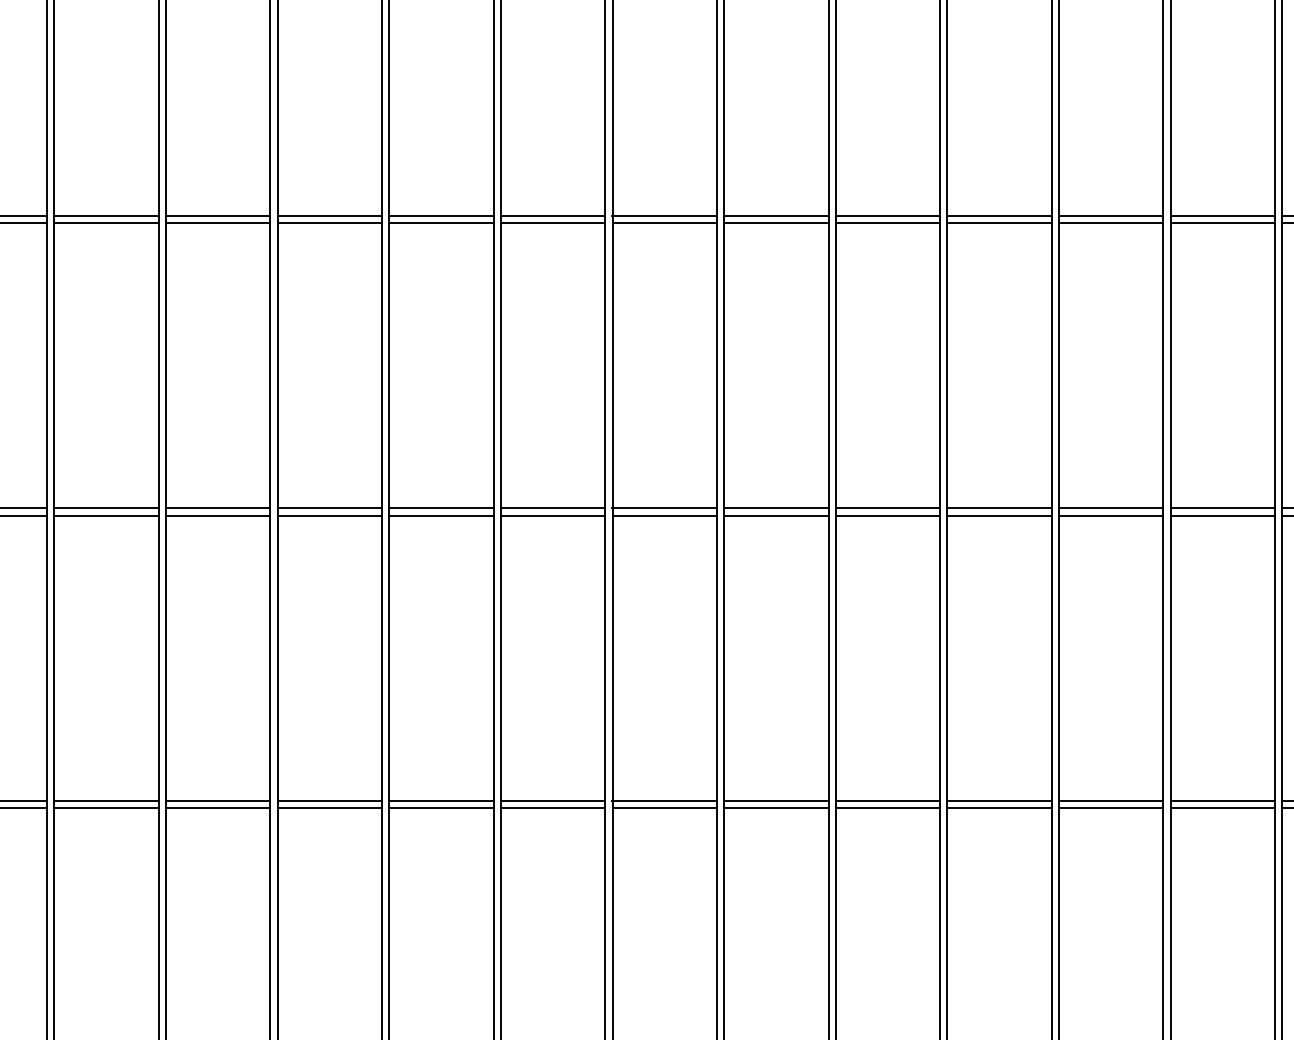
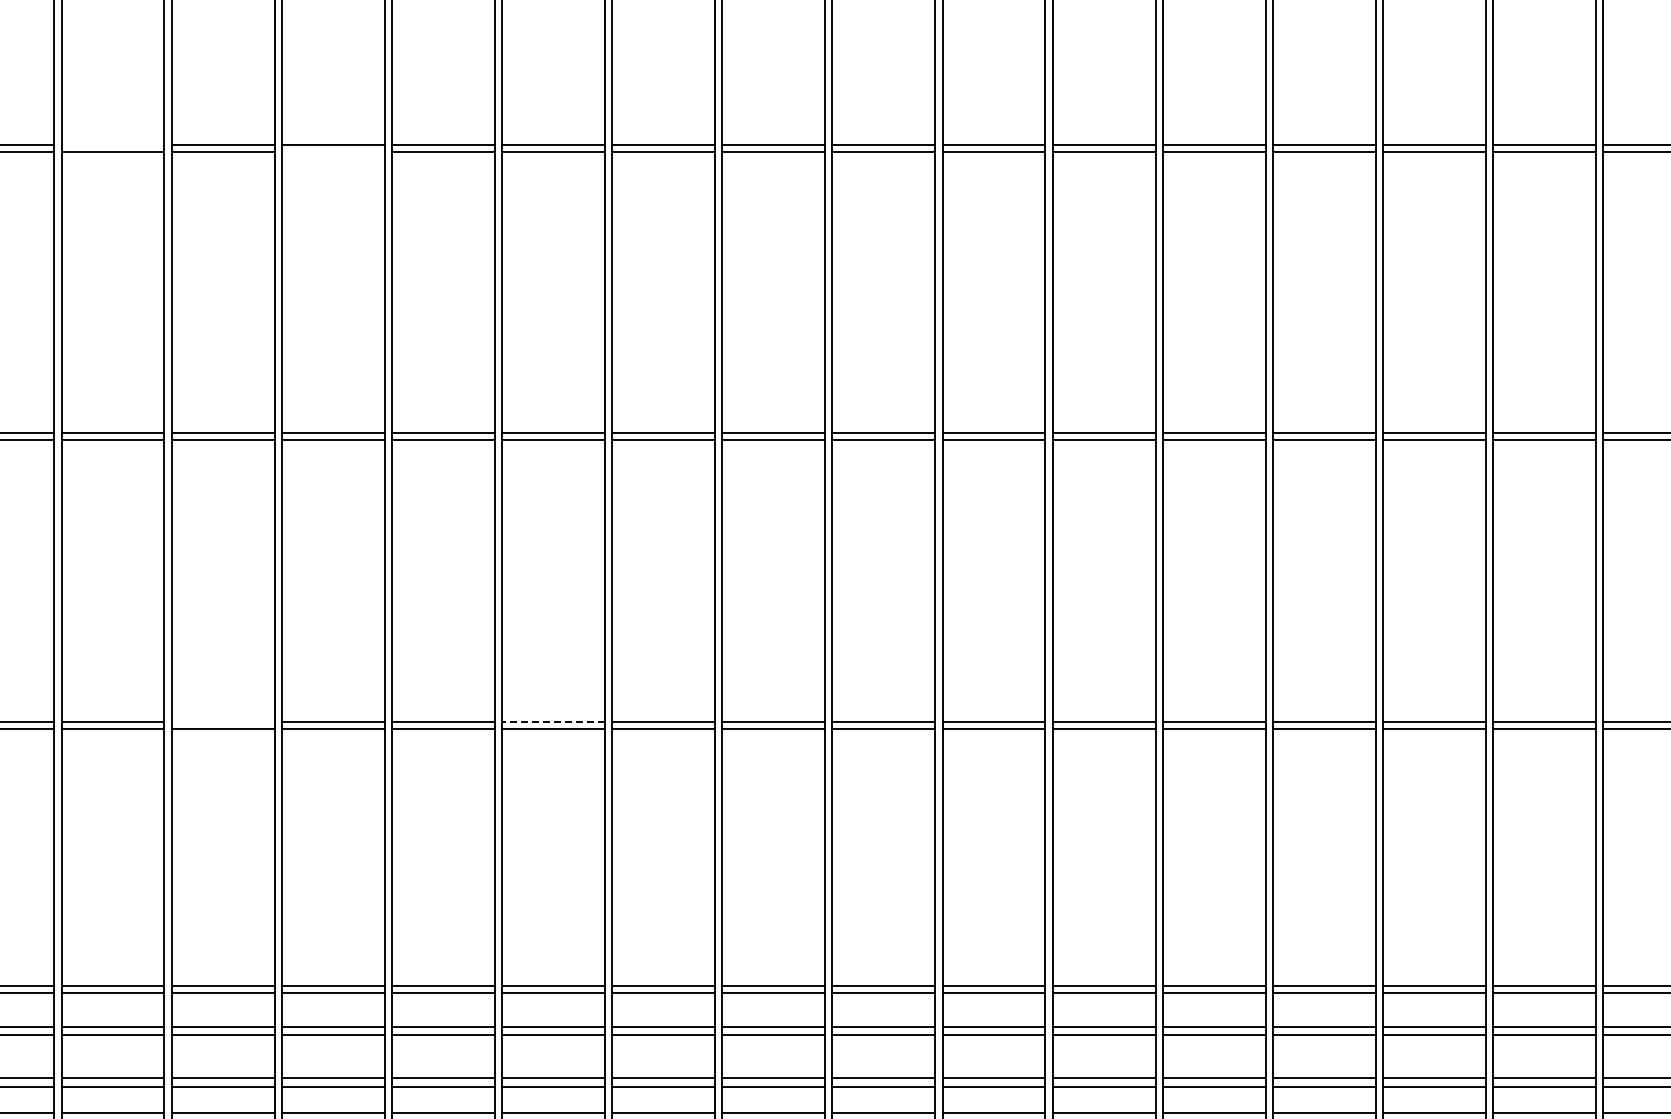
line: (217, 215) -> (112, 144), removed
line: (440, 222) -> (332, 151), removed
line: (329, 800) -> (222, 721), removed
line: (664, 800) -> (553, 721), solid -> dashed

